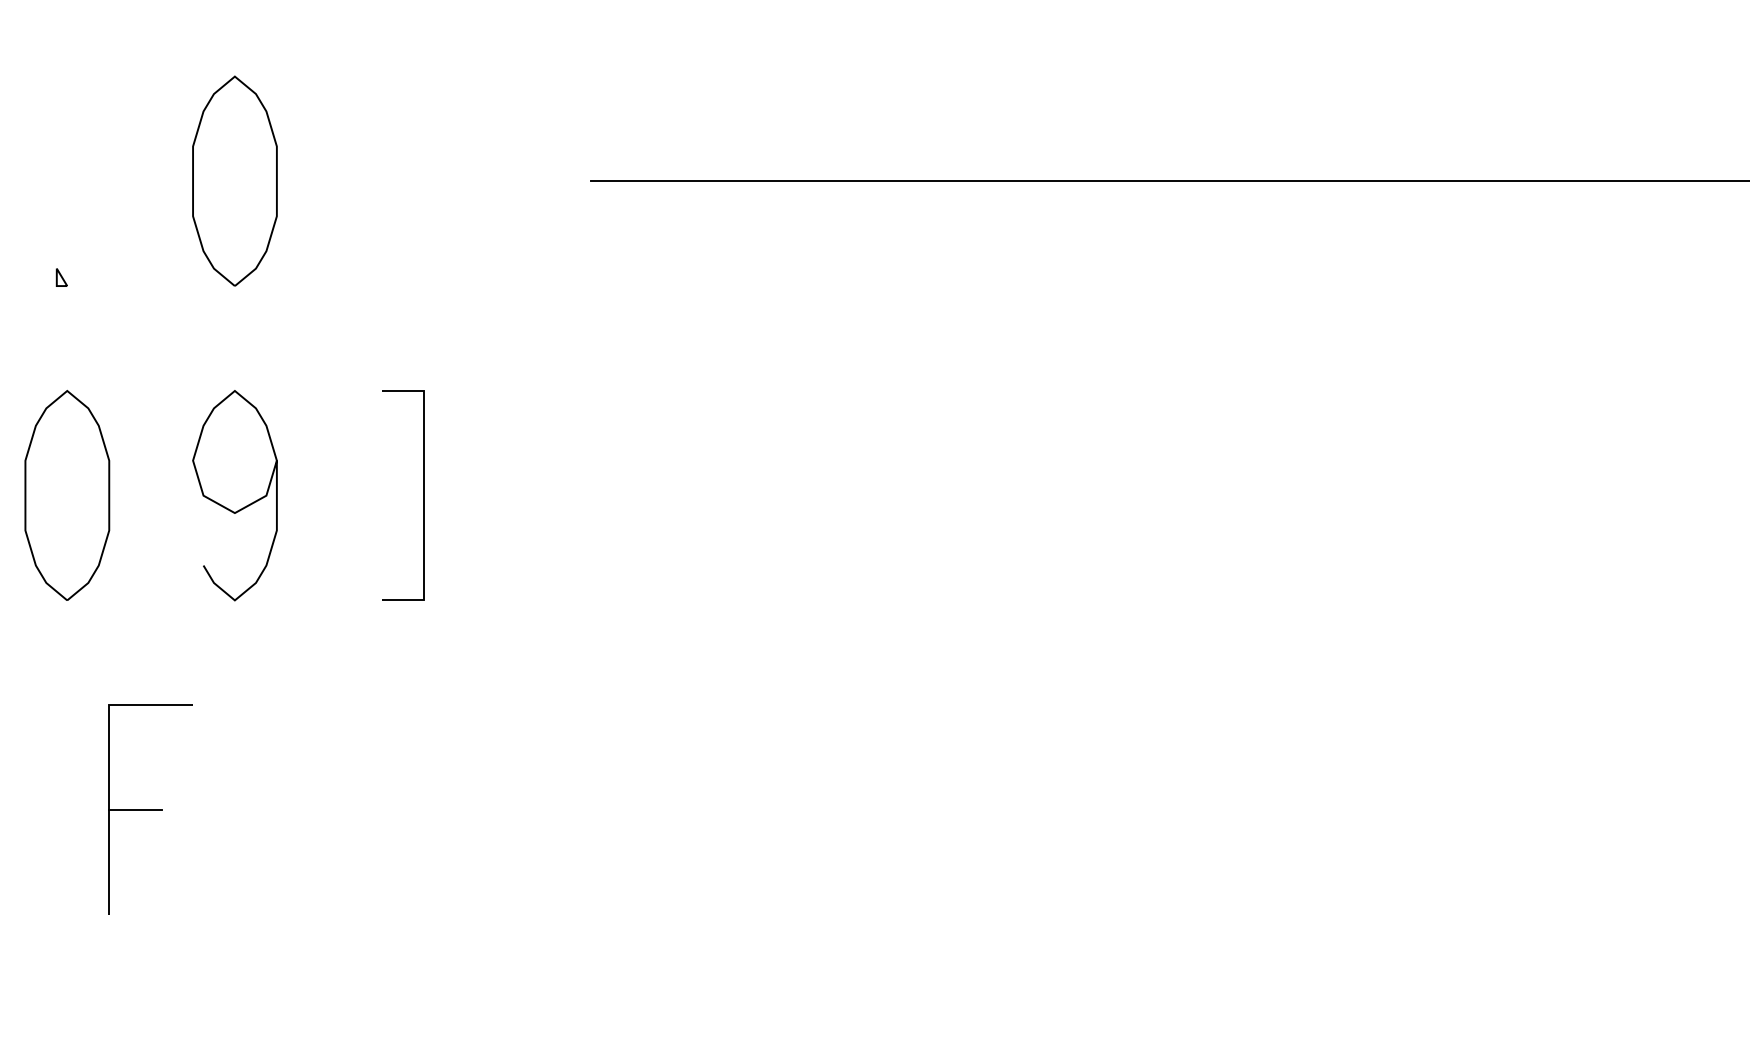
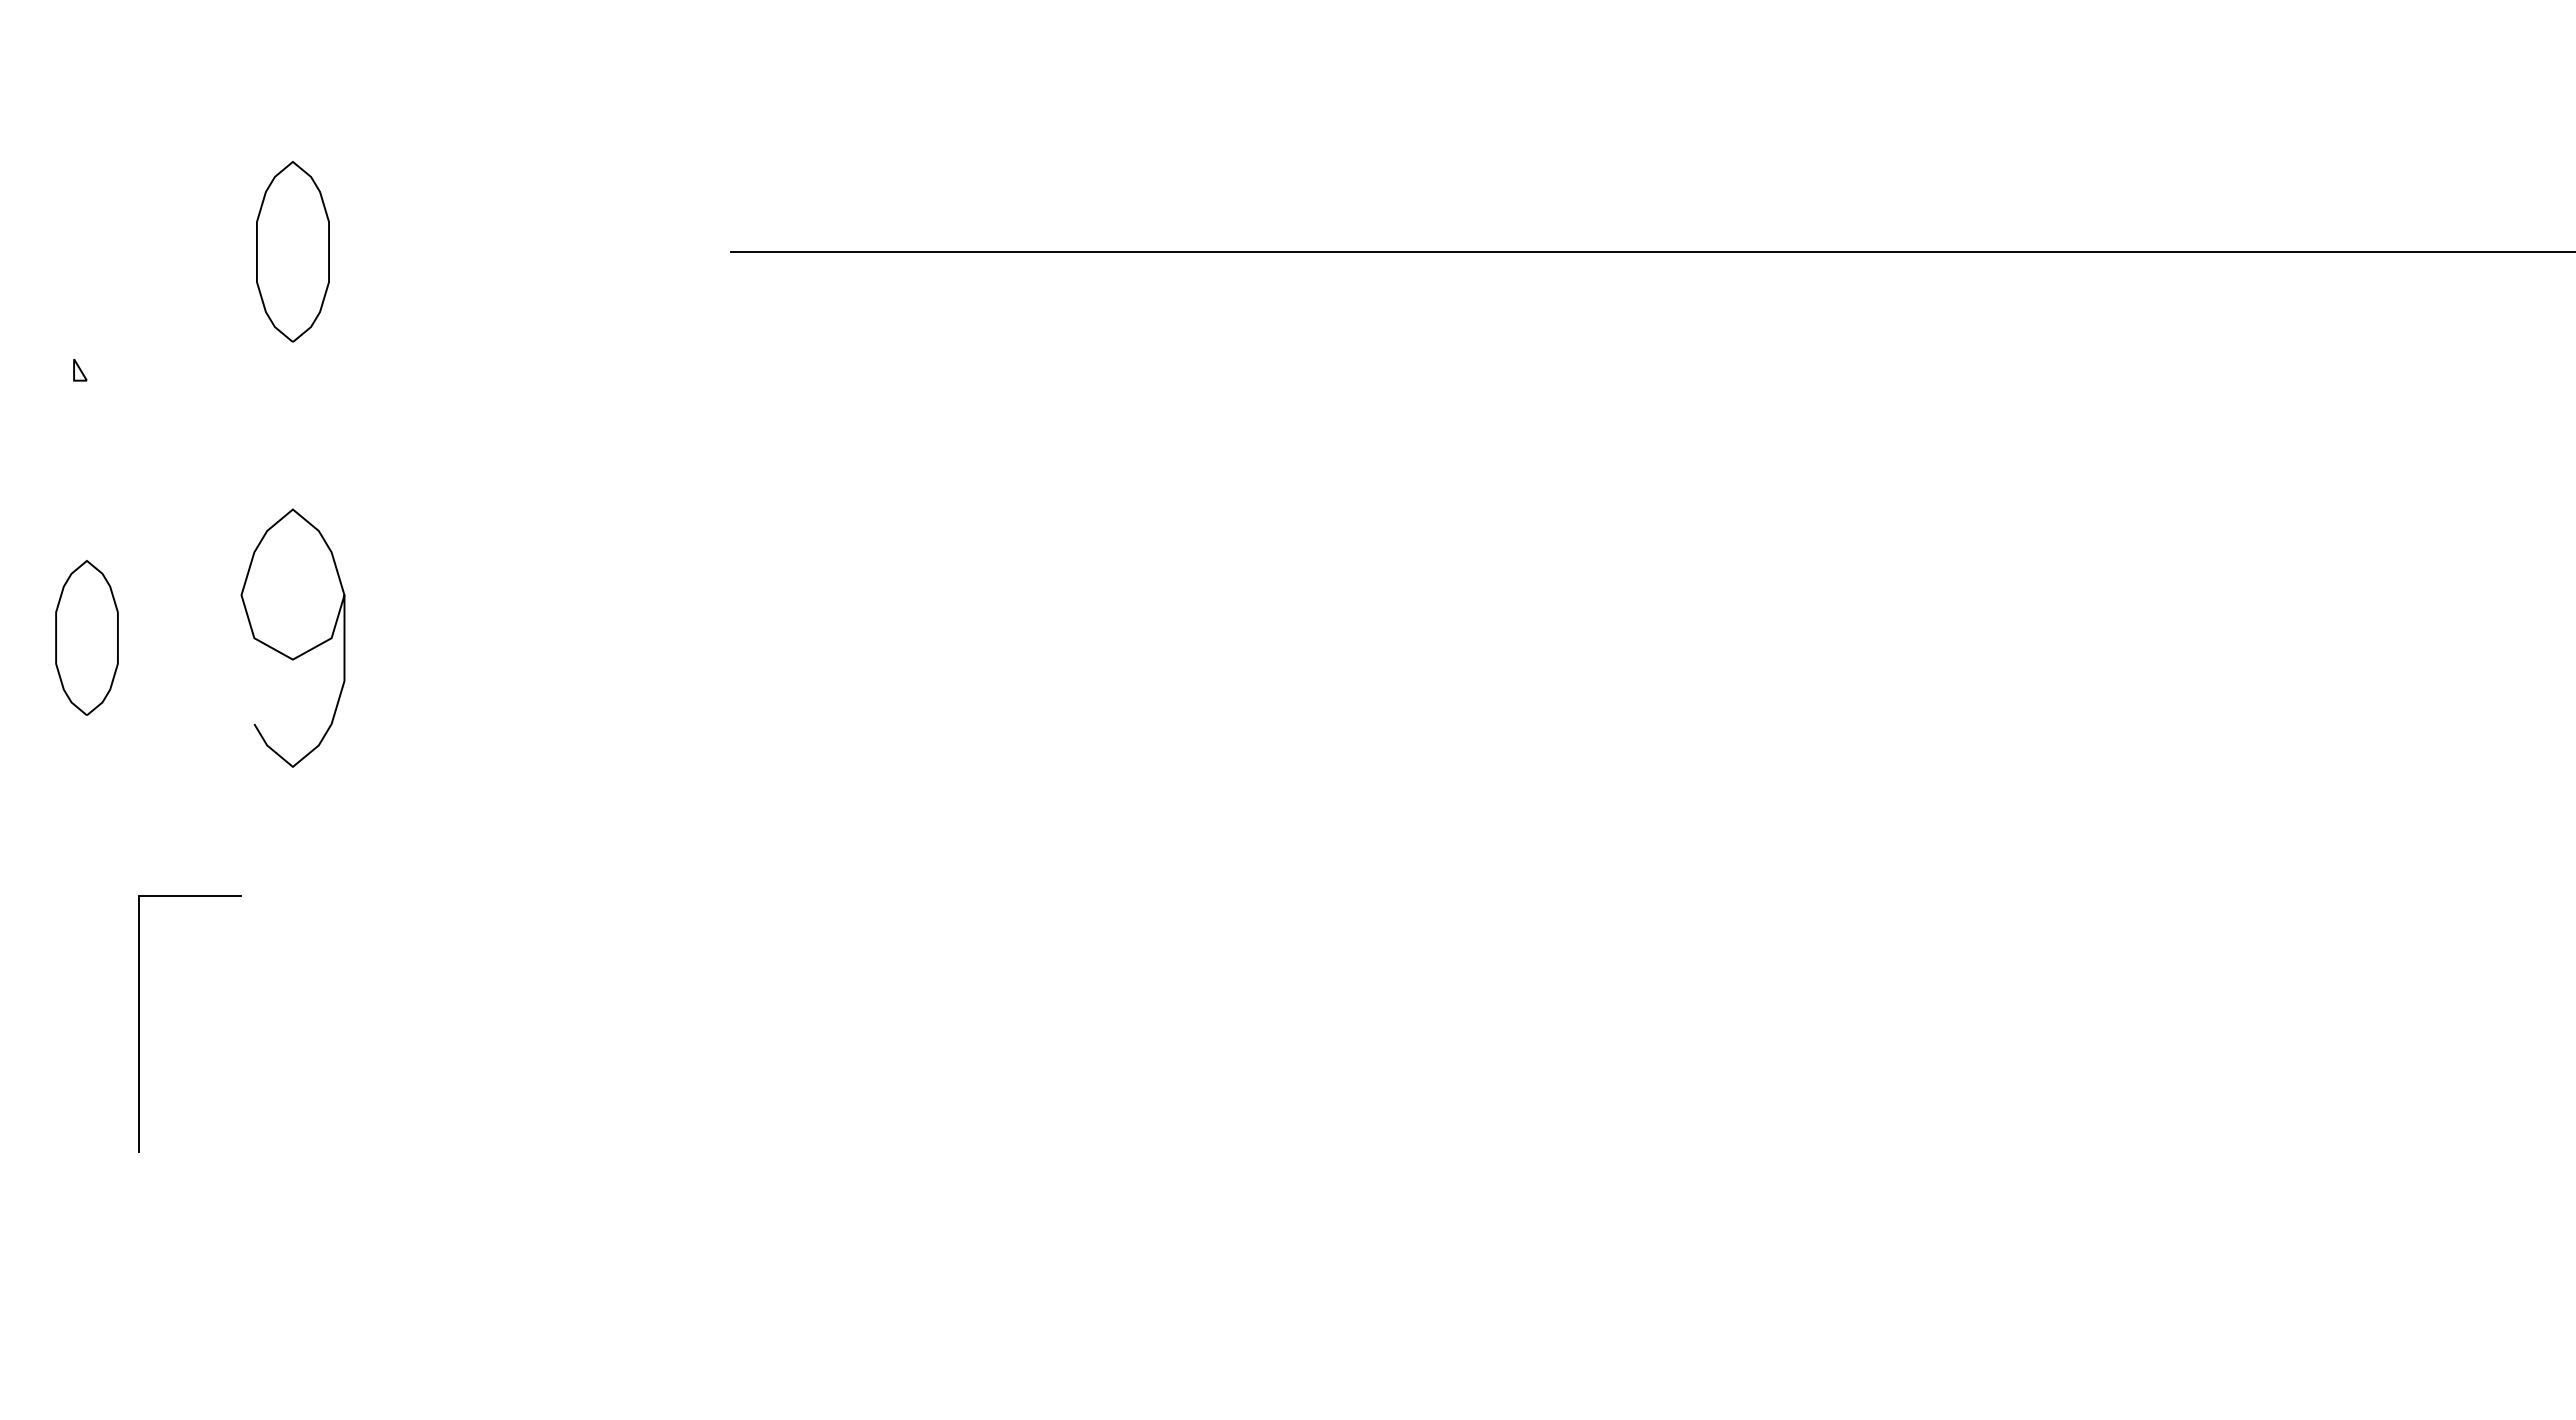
part: (234, 180) -> (292, 251), size x0.7
part: (66, 495) -> (86, 637), size x0.6
line: (423, 495) -> (524, 638), removed
line: (135, 810) -> (170, 1024), removed

